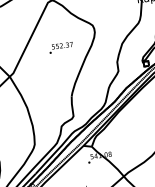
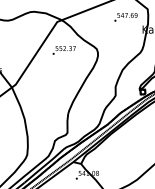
text: (60, 48) -> (63, 50), moved

